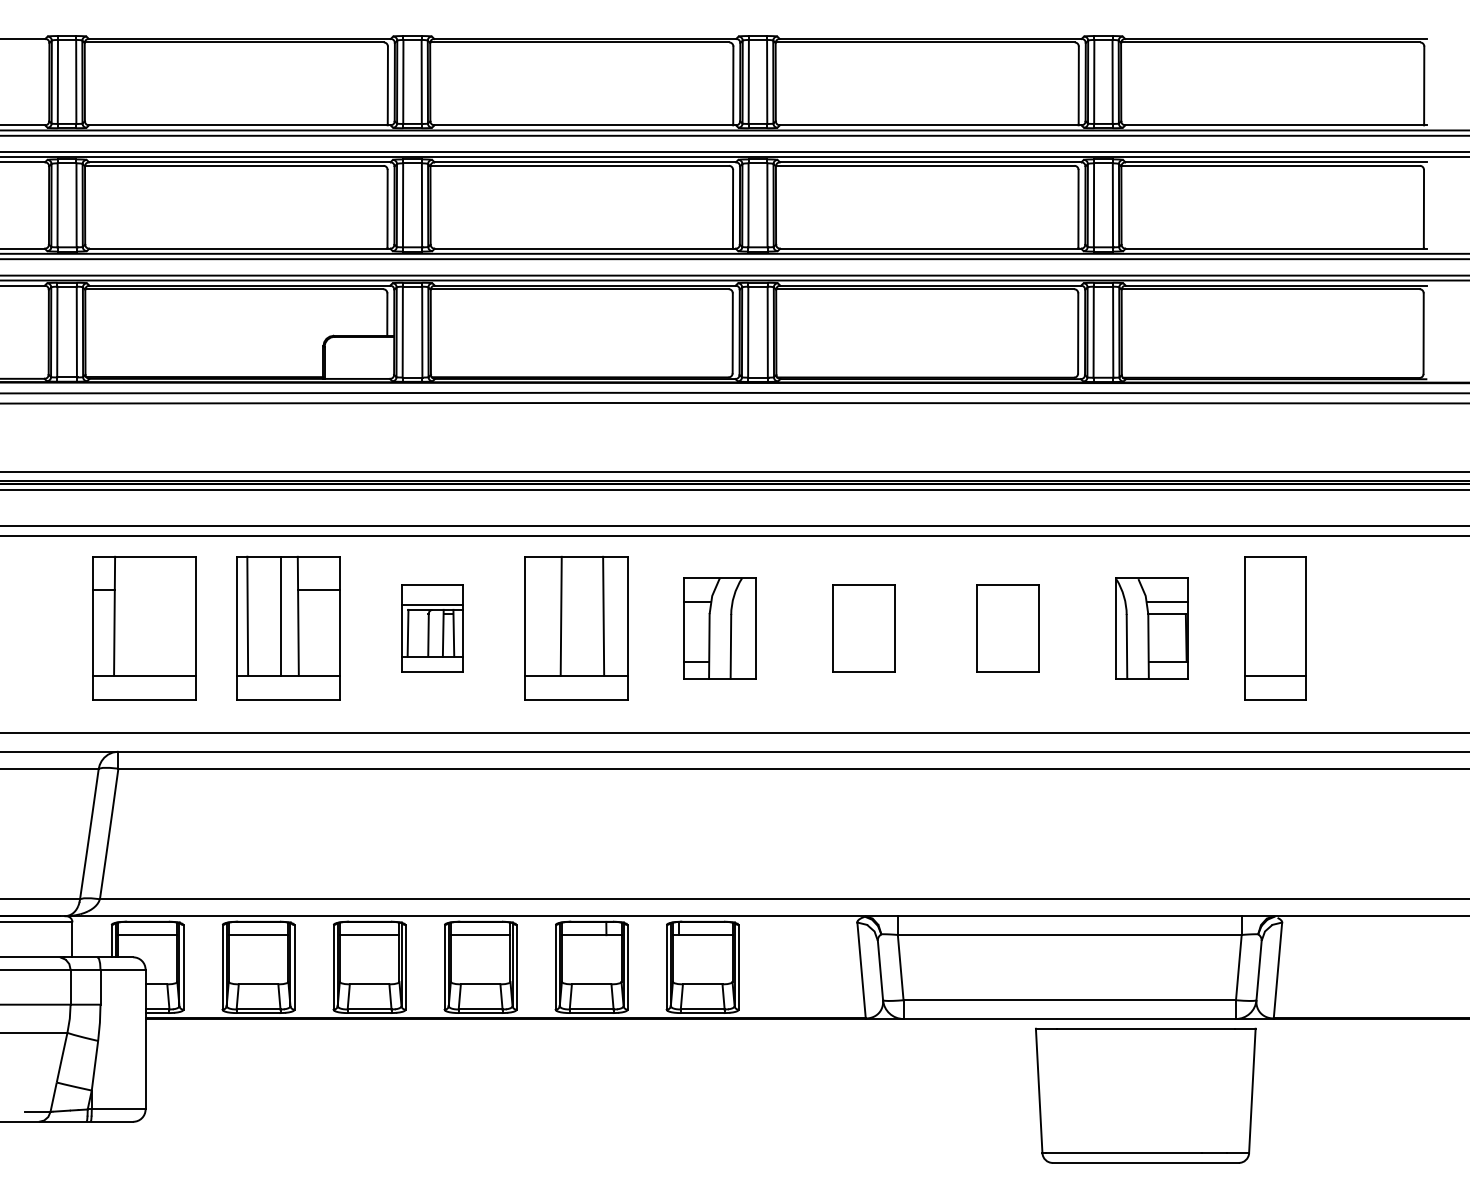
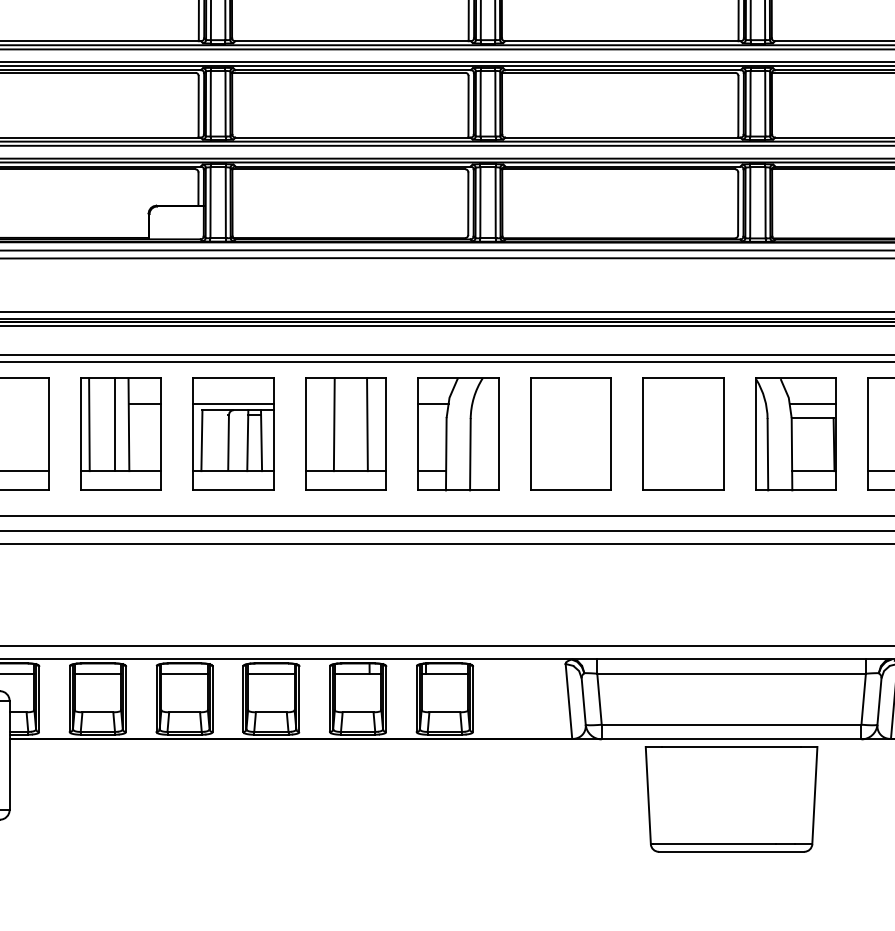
part: (432, 628) -> (233, 434), size x1.67
part: (720, 628) -> (458, 434), size x1.43
part: (864, 628) -> (571, 434), size x1.67
part: (1008, 628) -> (683, 434), size x1.67
part: (1151, 628) -> (795, 434), size x1.43
part: (1145, 1095) -> (731, 799), moved

